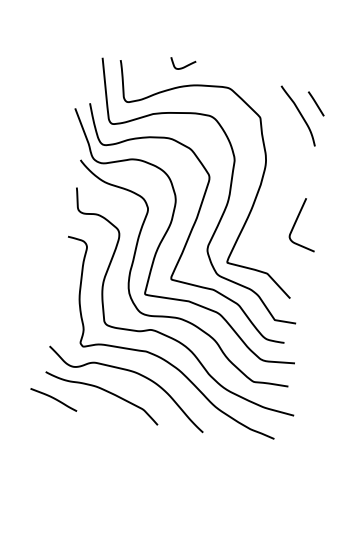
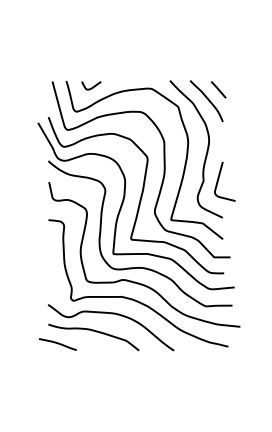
curve: (183, 65) -> (92, 86), moved
curve: (287, 179) -> (206, 150), added

